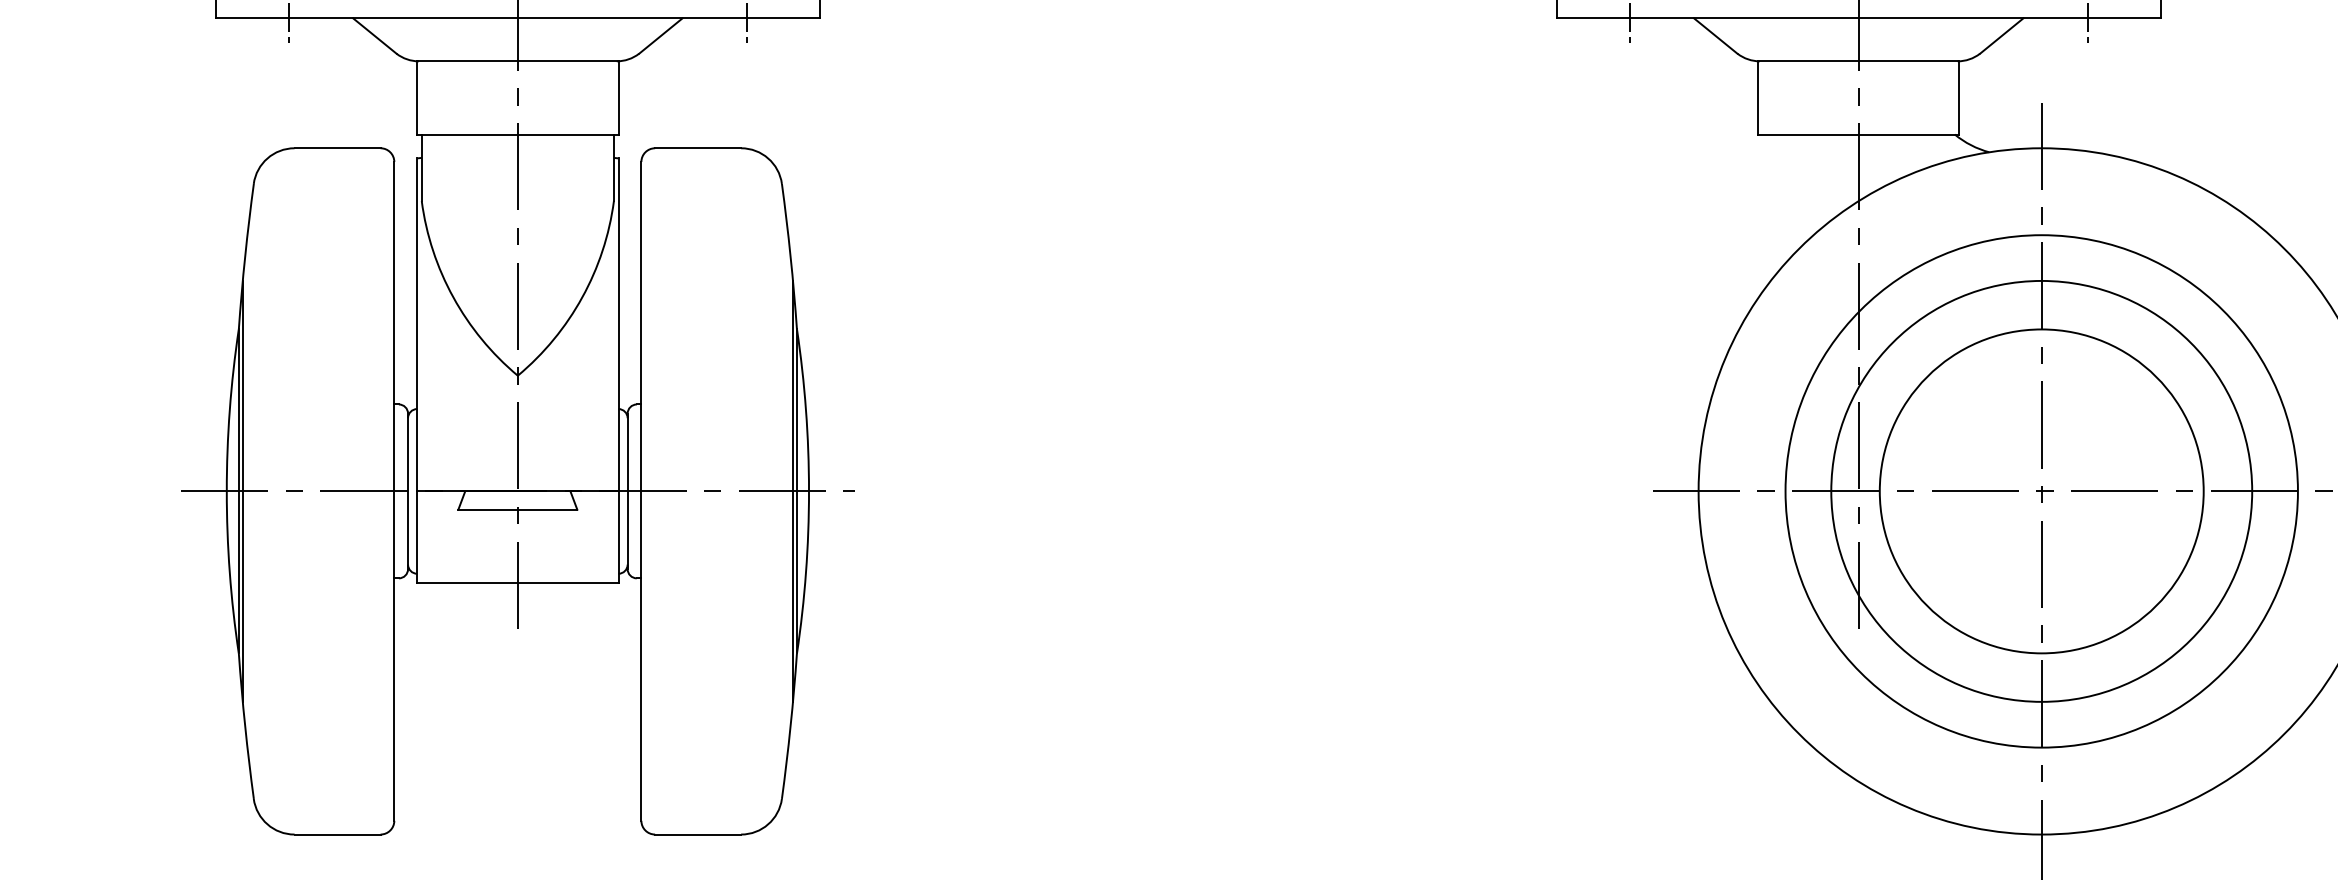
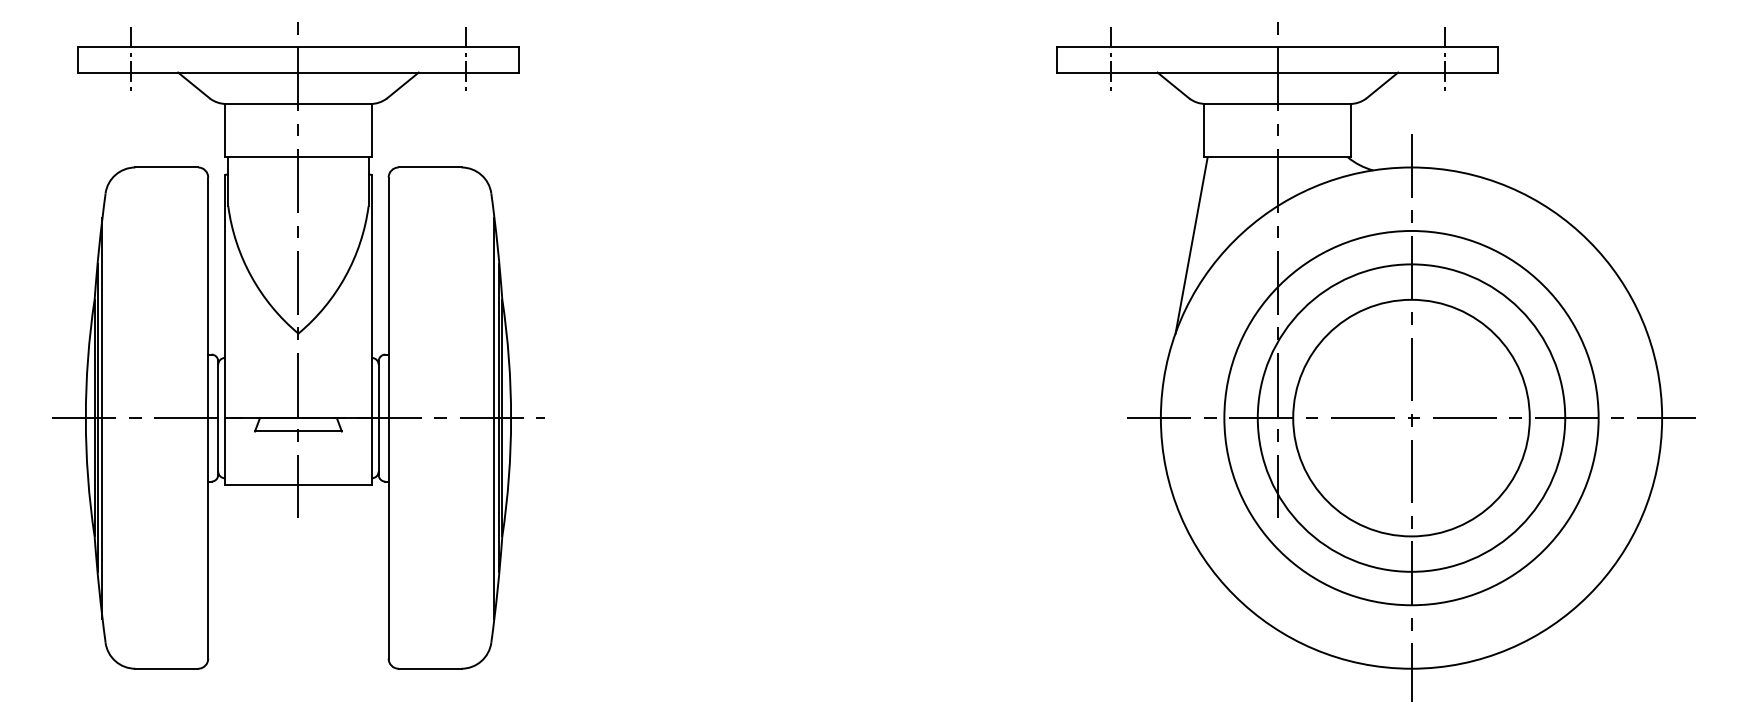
line: (1740, 255) -> (1191, 245), added
line: (249, 490) -> (102, 417), added
line: (786, 490) -> (494, 417), added

